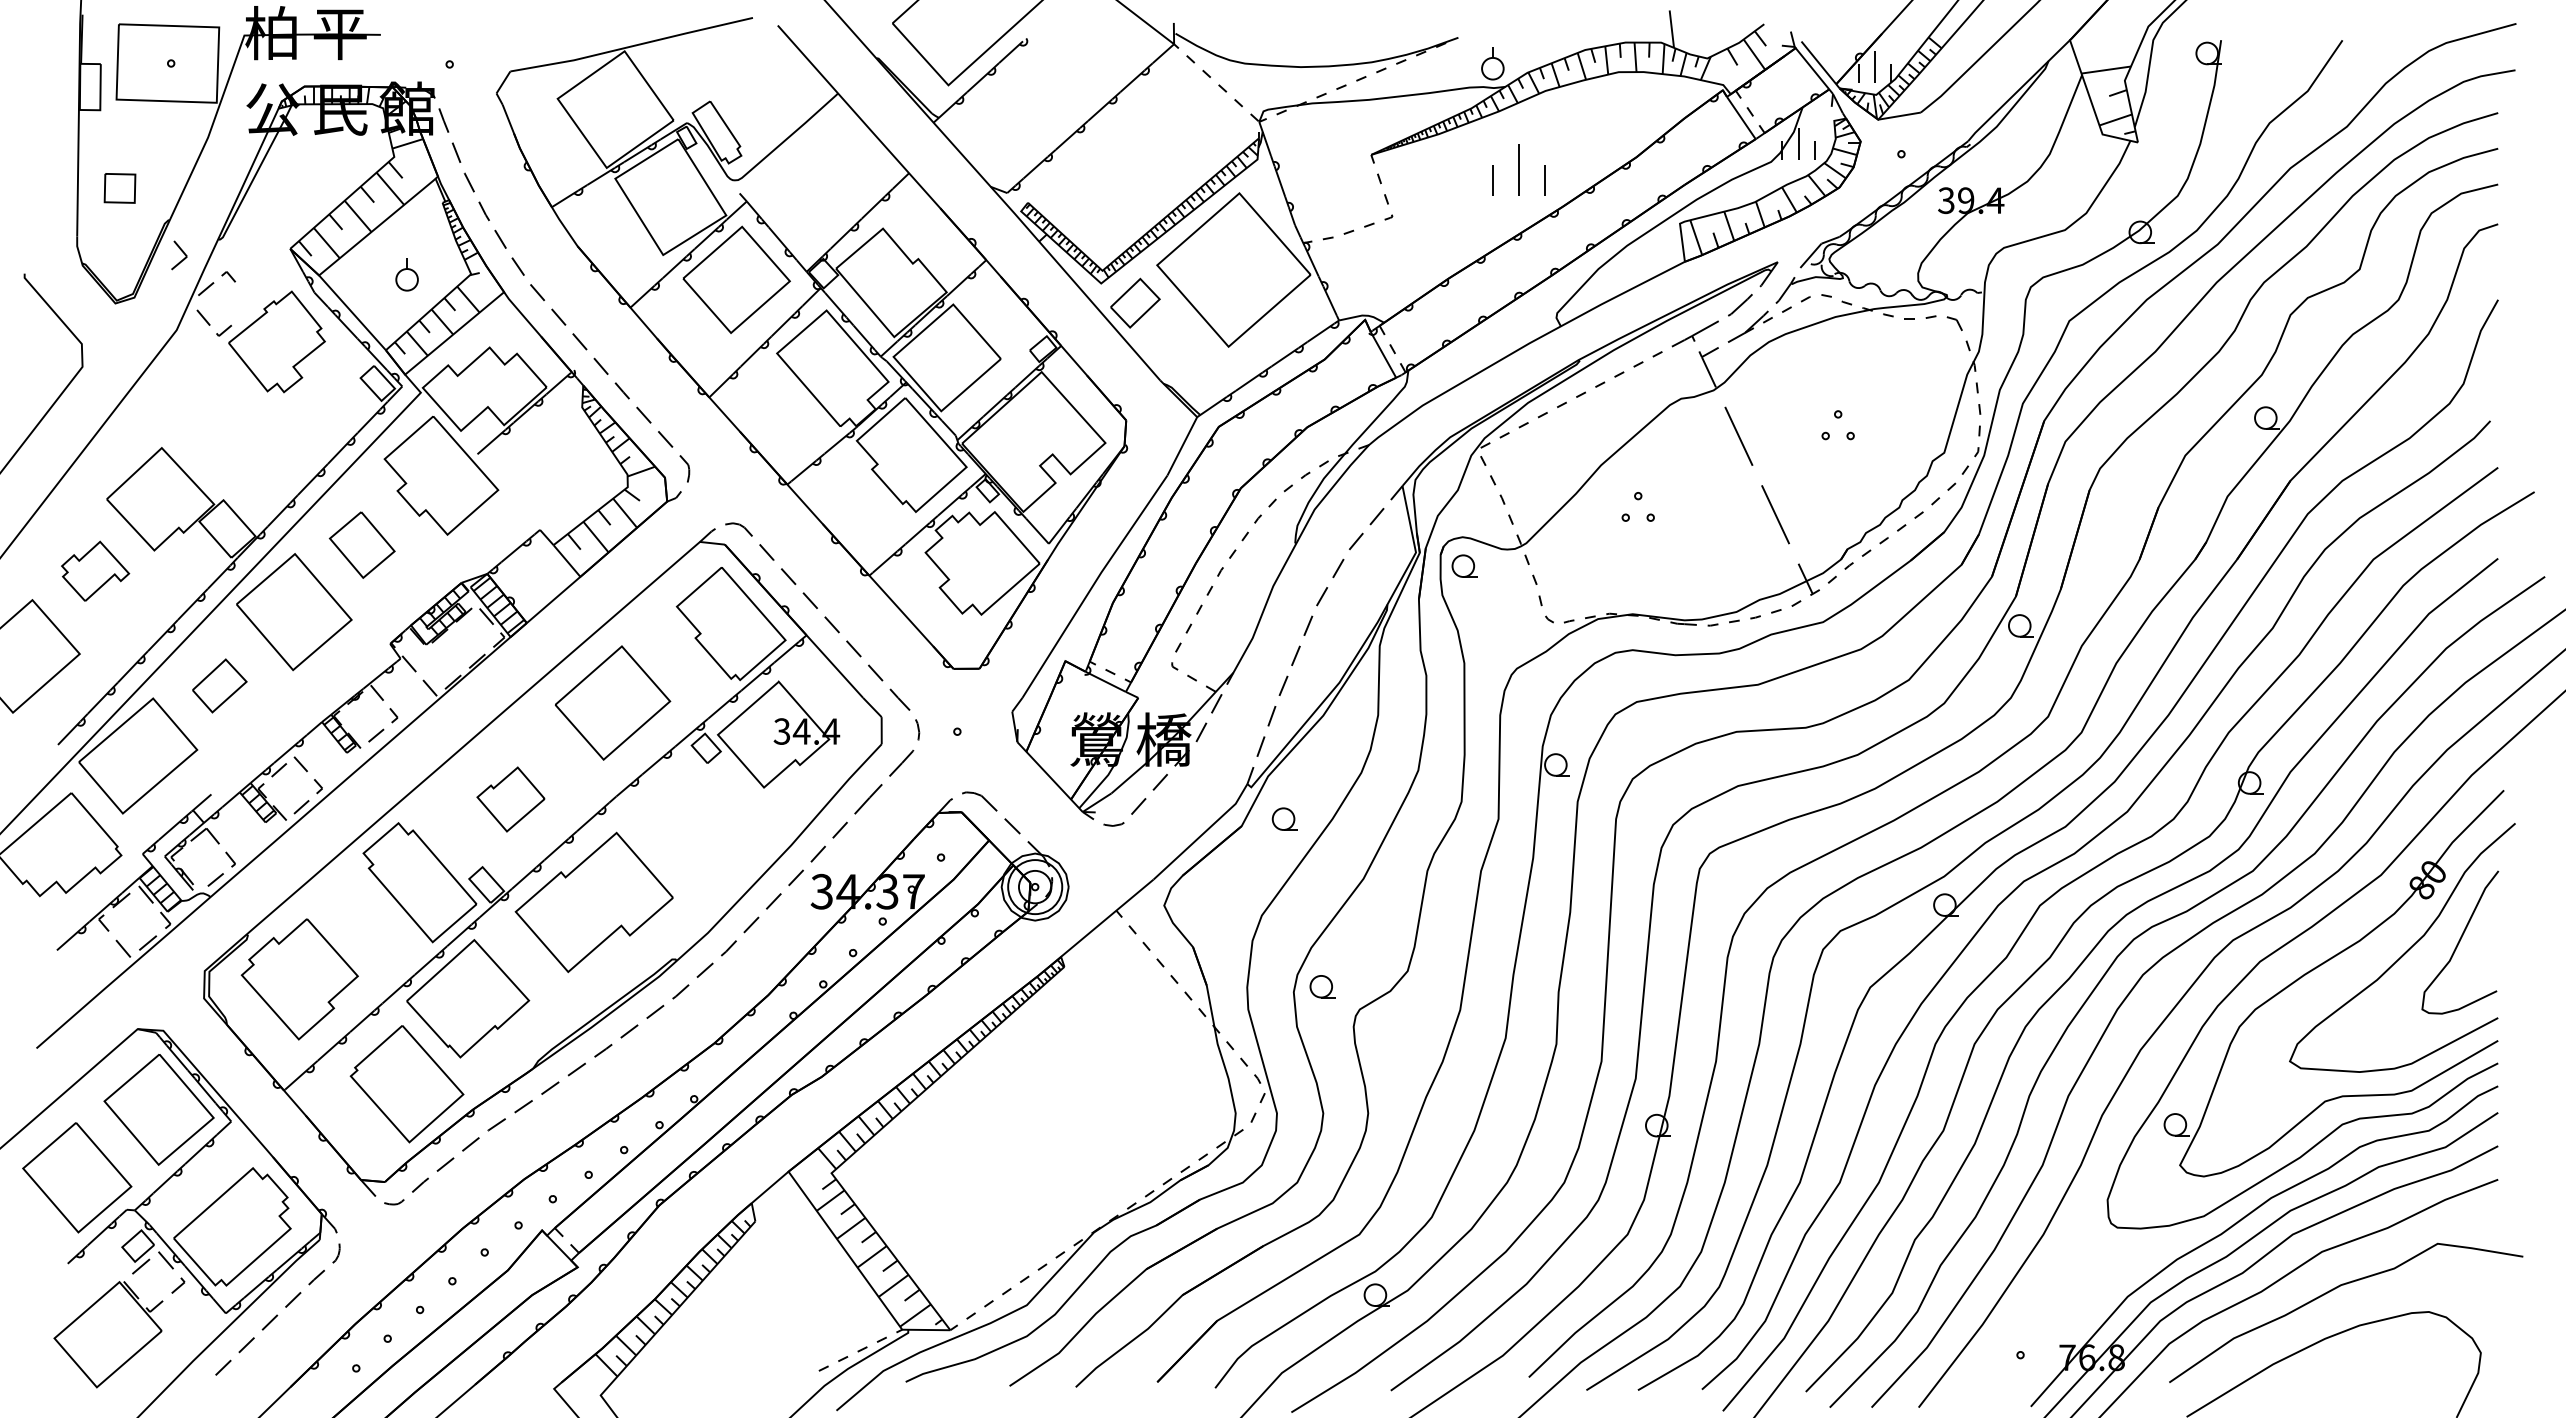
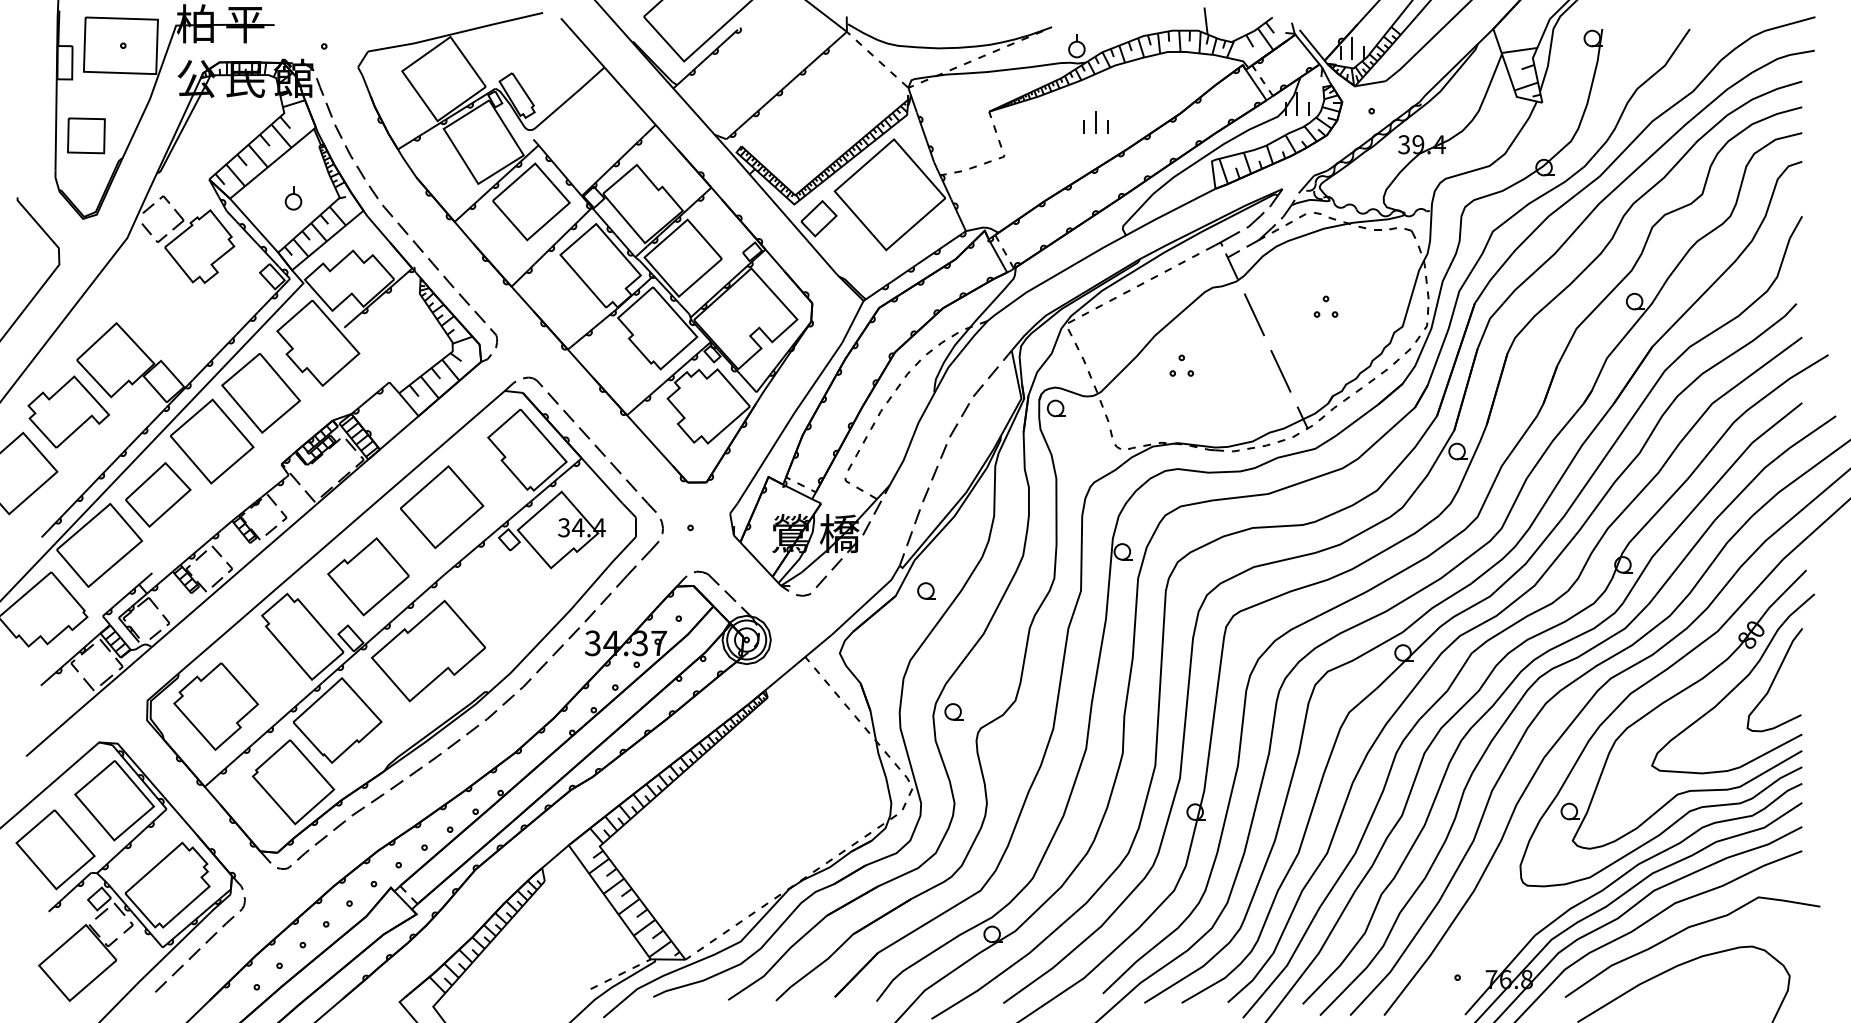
part: (1519, 169) -> (1096, 122), size x0.62
part: (119, 188) -> (86, 135), size x1.67
part: (179, 255) -> (178, 219), moved
part: (362, 544) -> (261, 392), size x1.67
part: (95, 571) -> (68, 412), size x1.67
part: (219, 685) -> (158, 494), size x1.67
part: (510, 799) -> (368, 576), size x1.67

